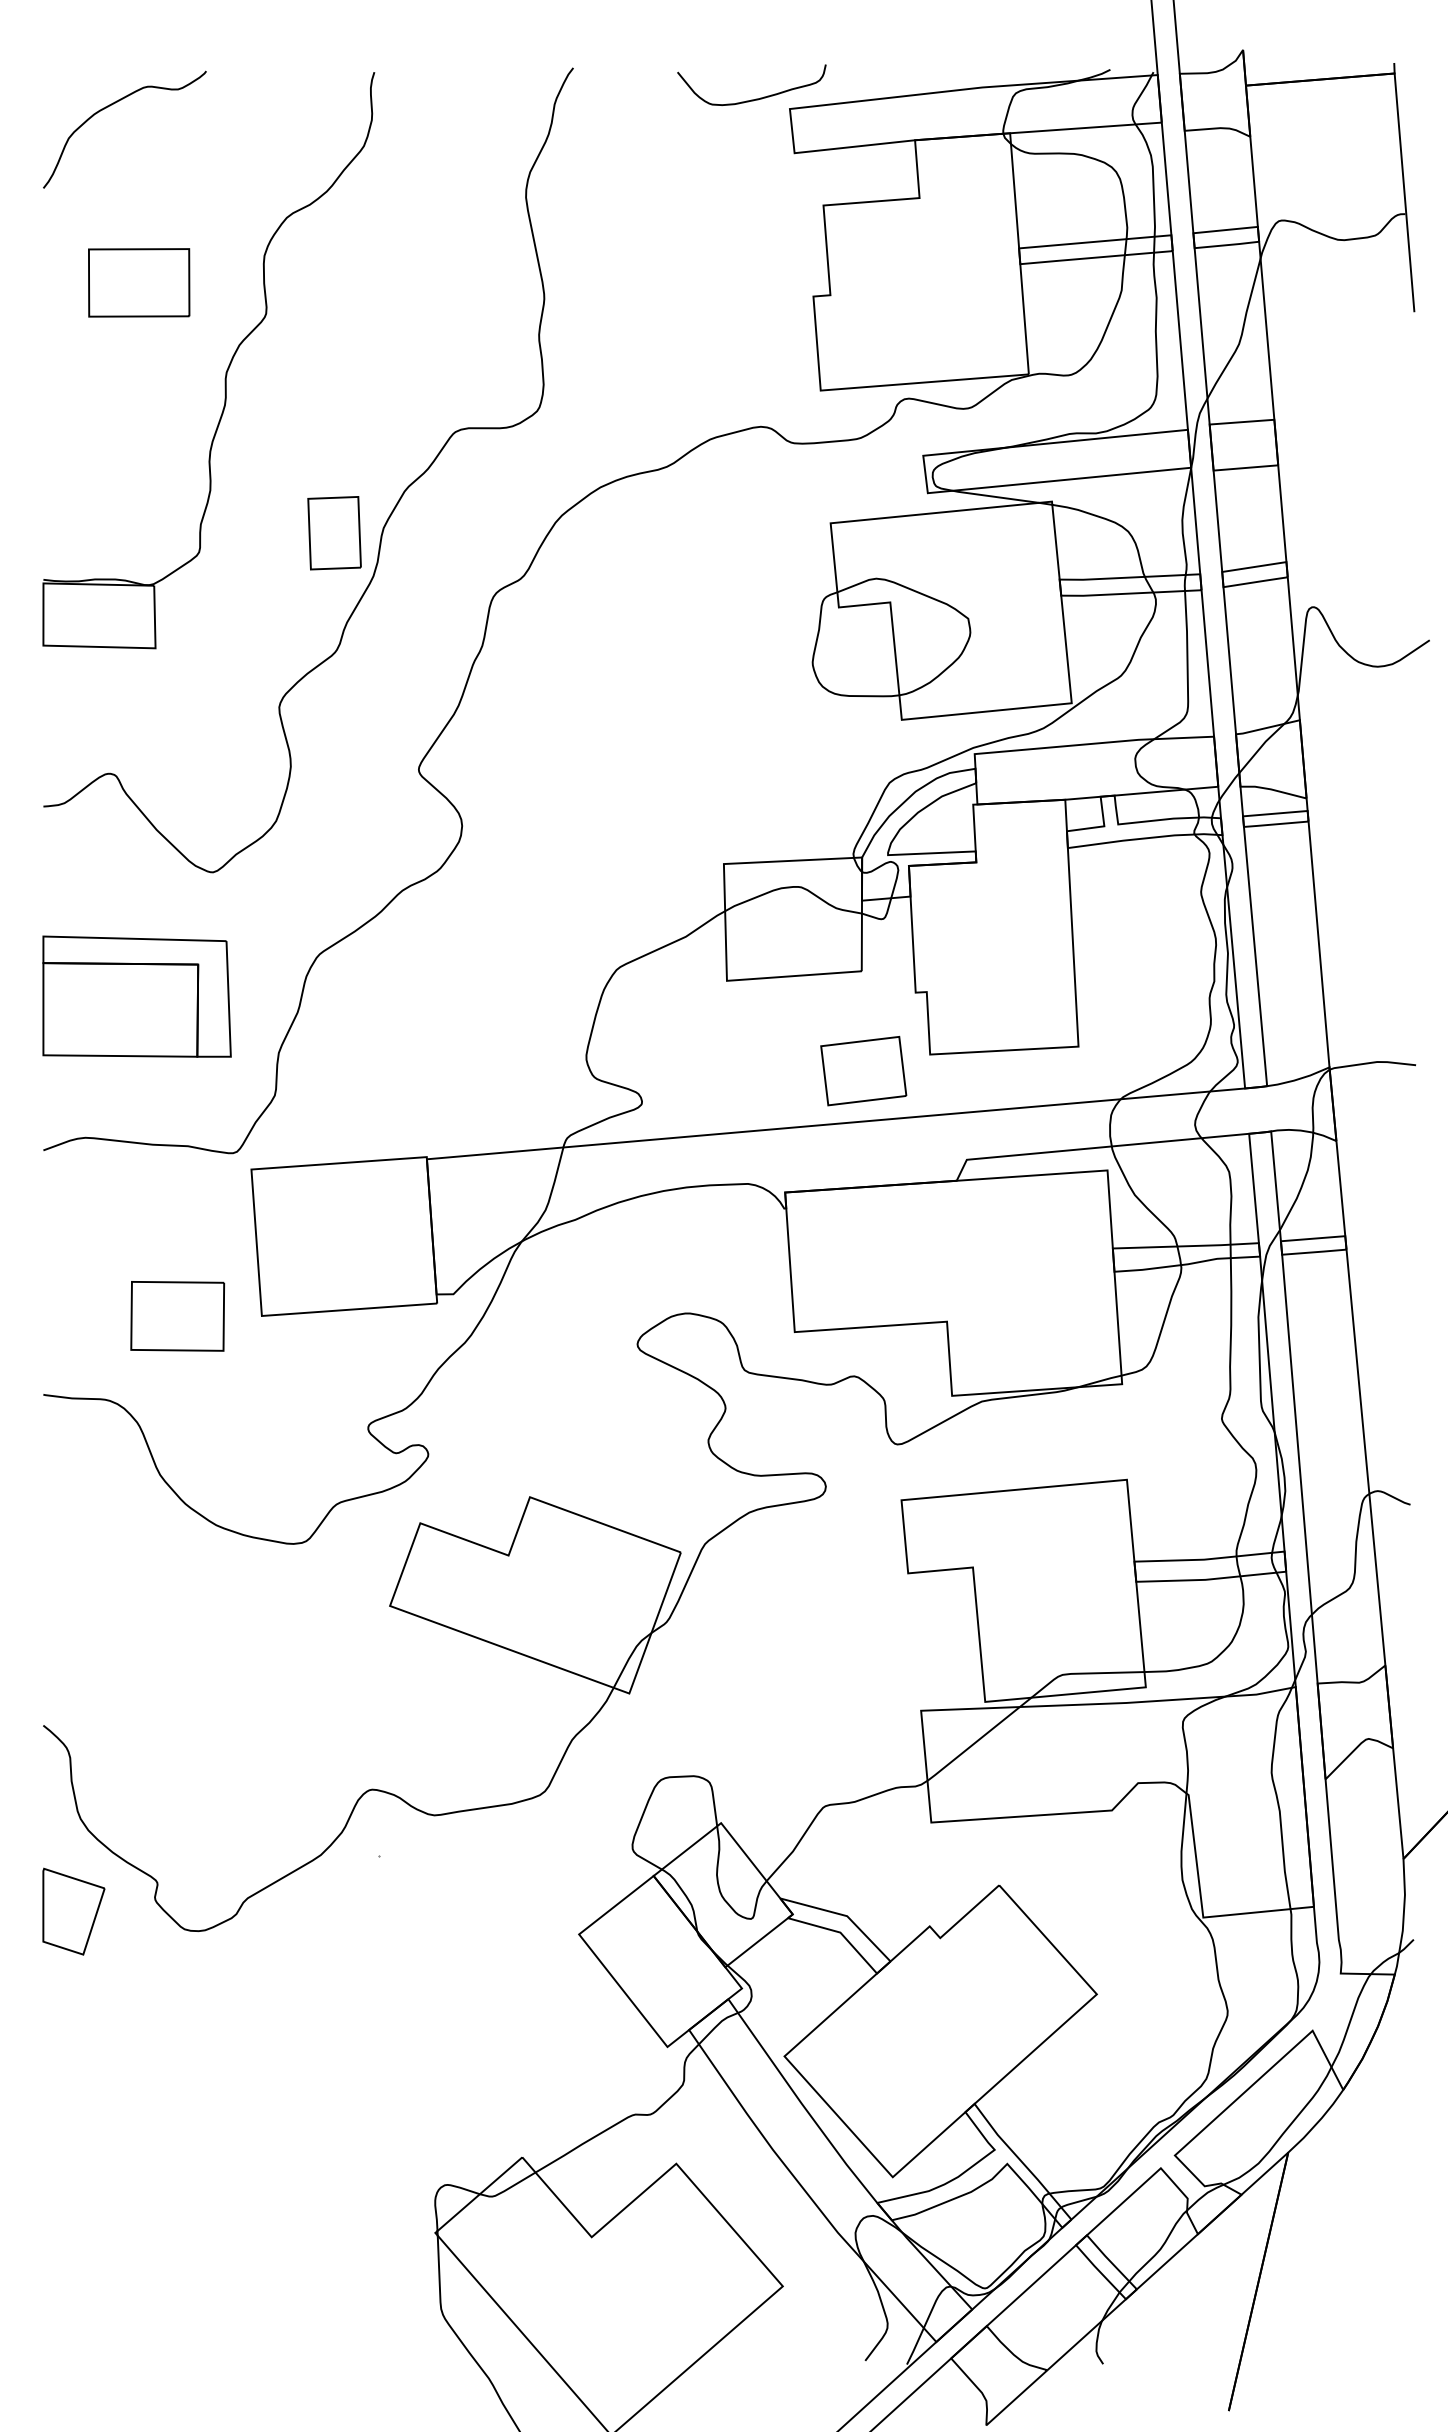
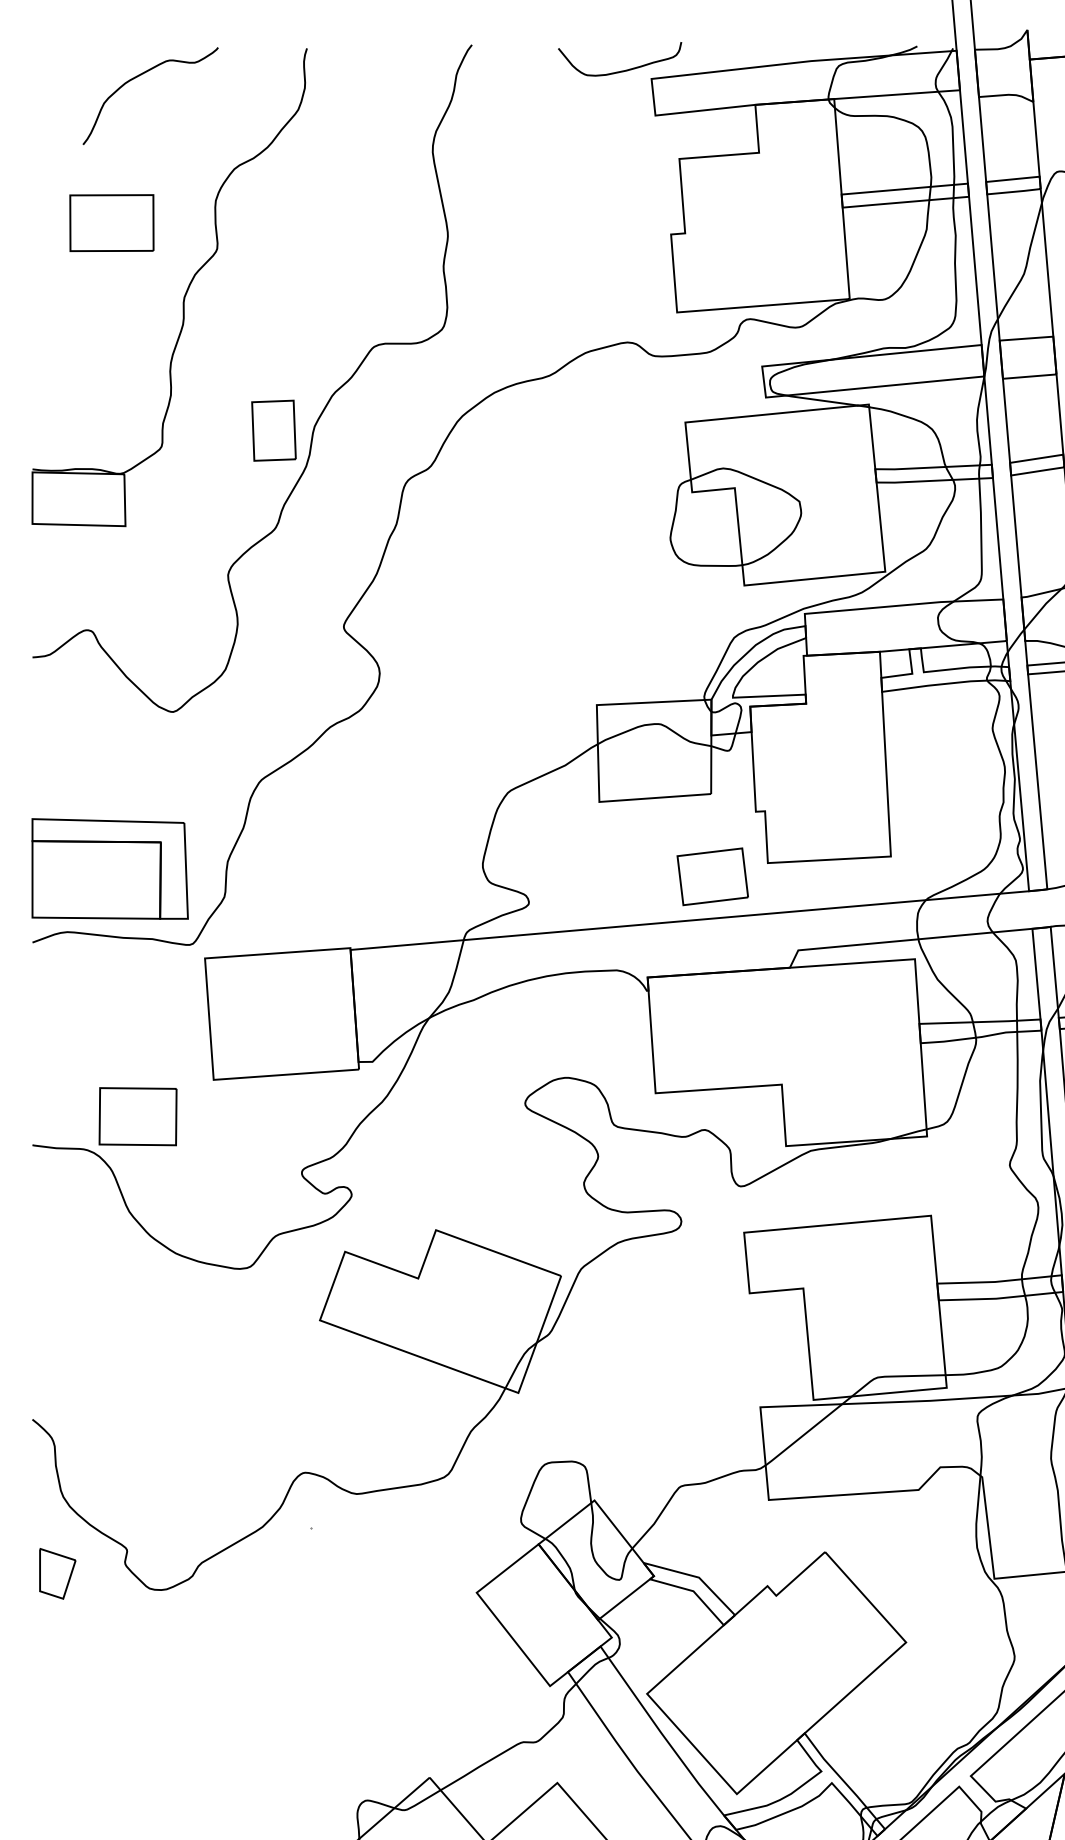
curve: (112, 105) -> (140, 76), moved
part: (136, 996) -> (109, 868), moved
part: (177, 1316) -> (137, 1116), moved
part: (73, 1911) -> (57, 1573), size x0.7

